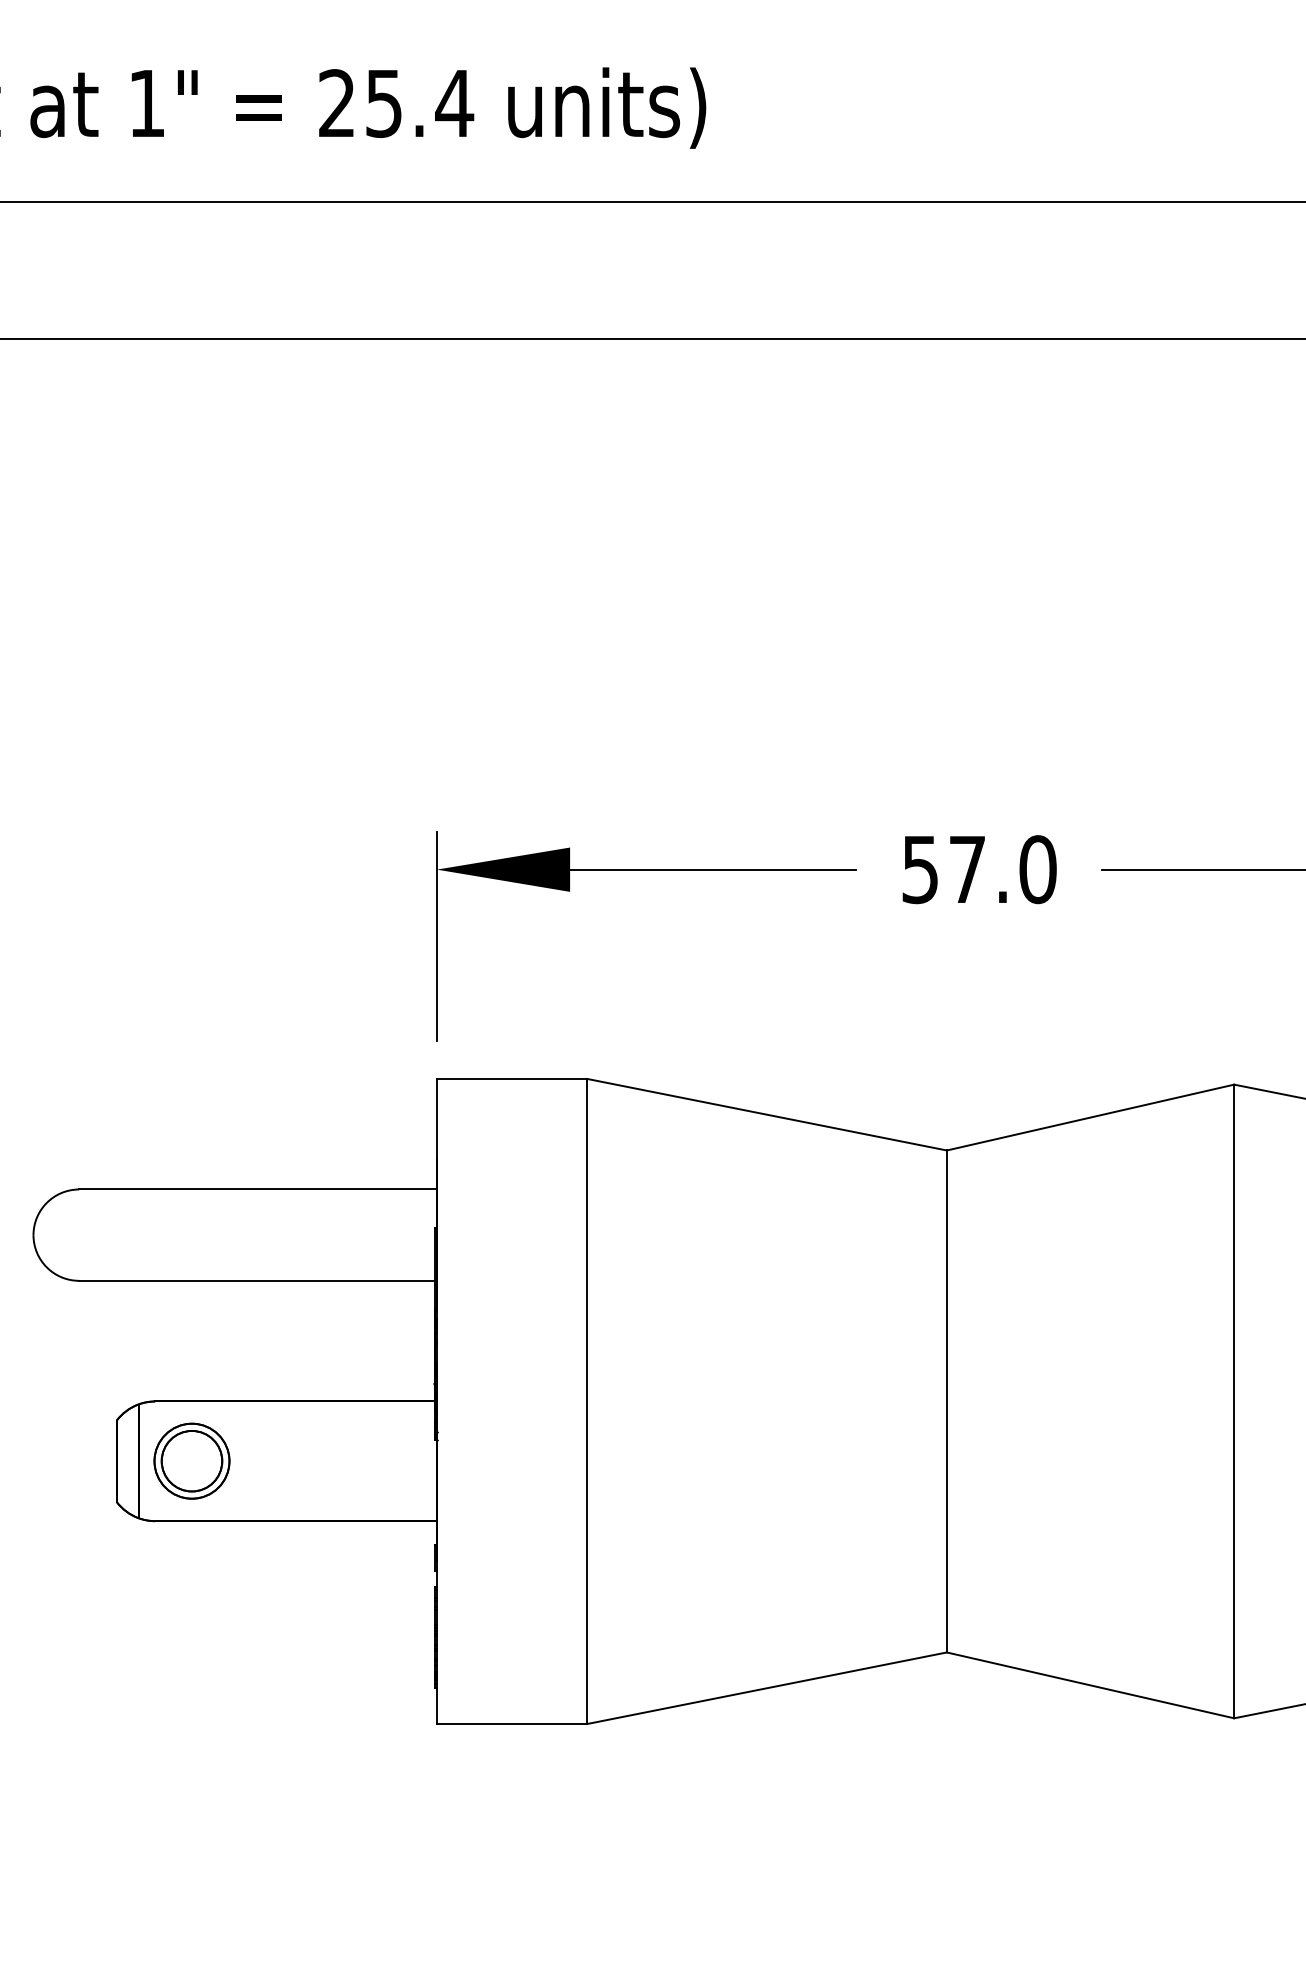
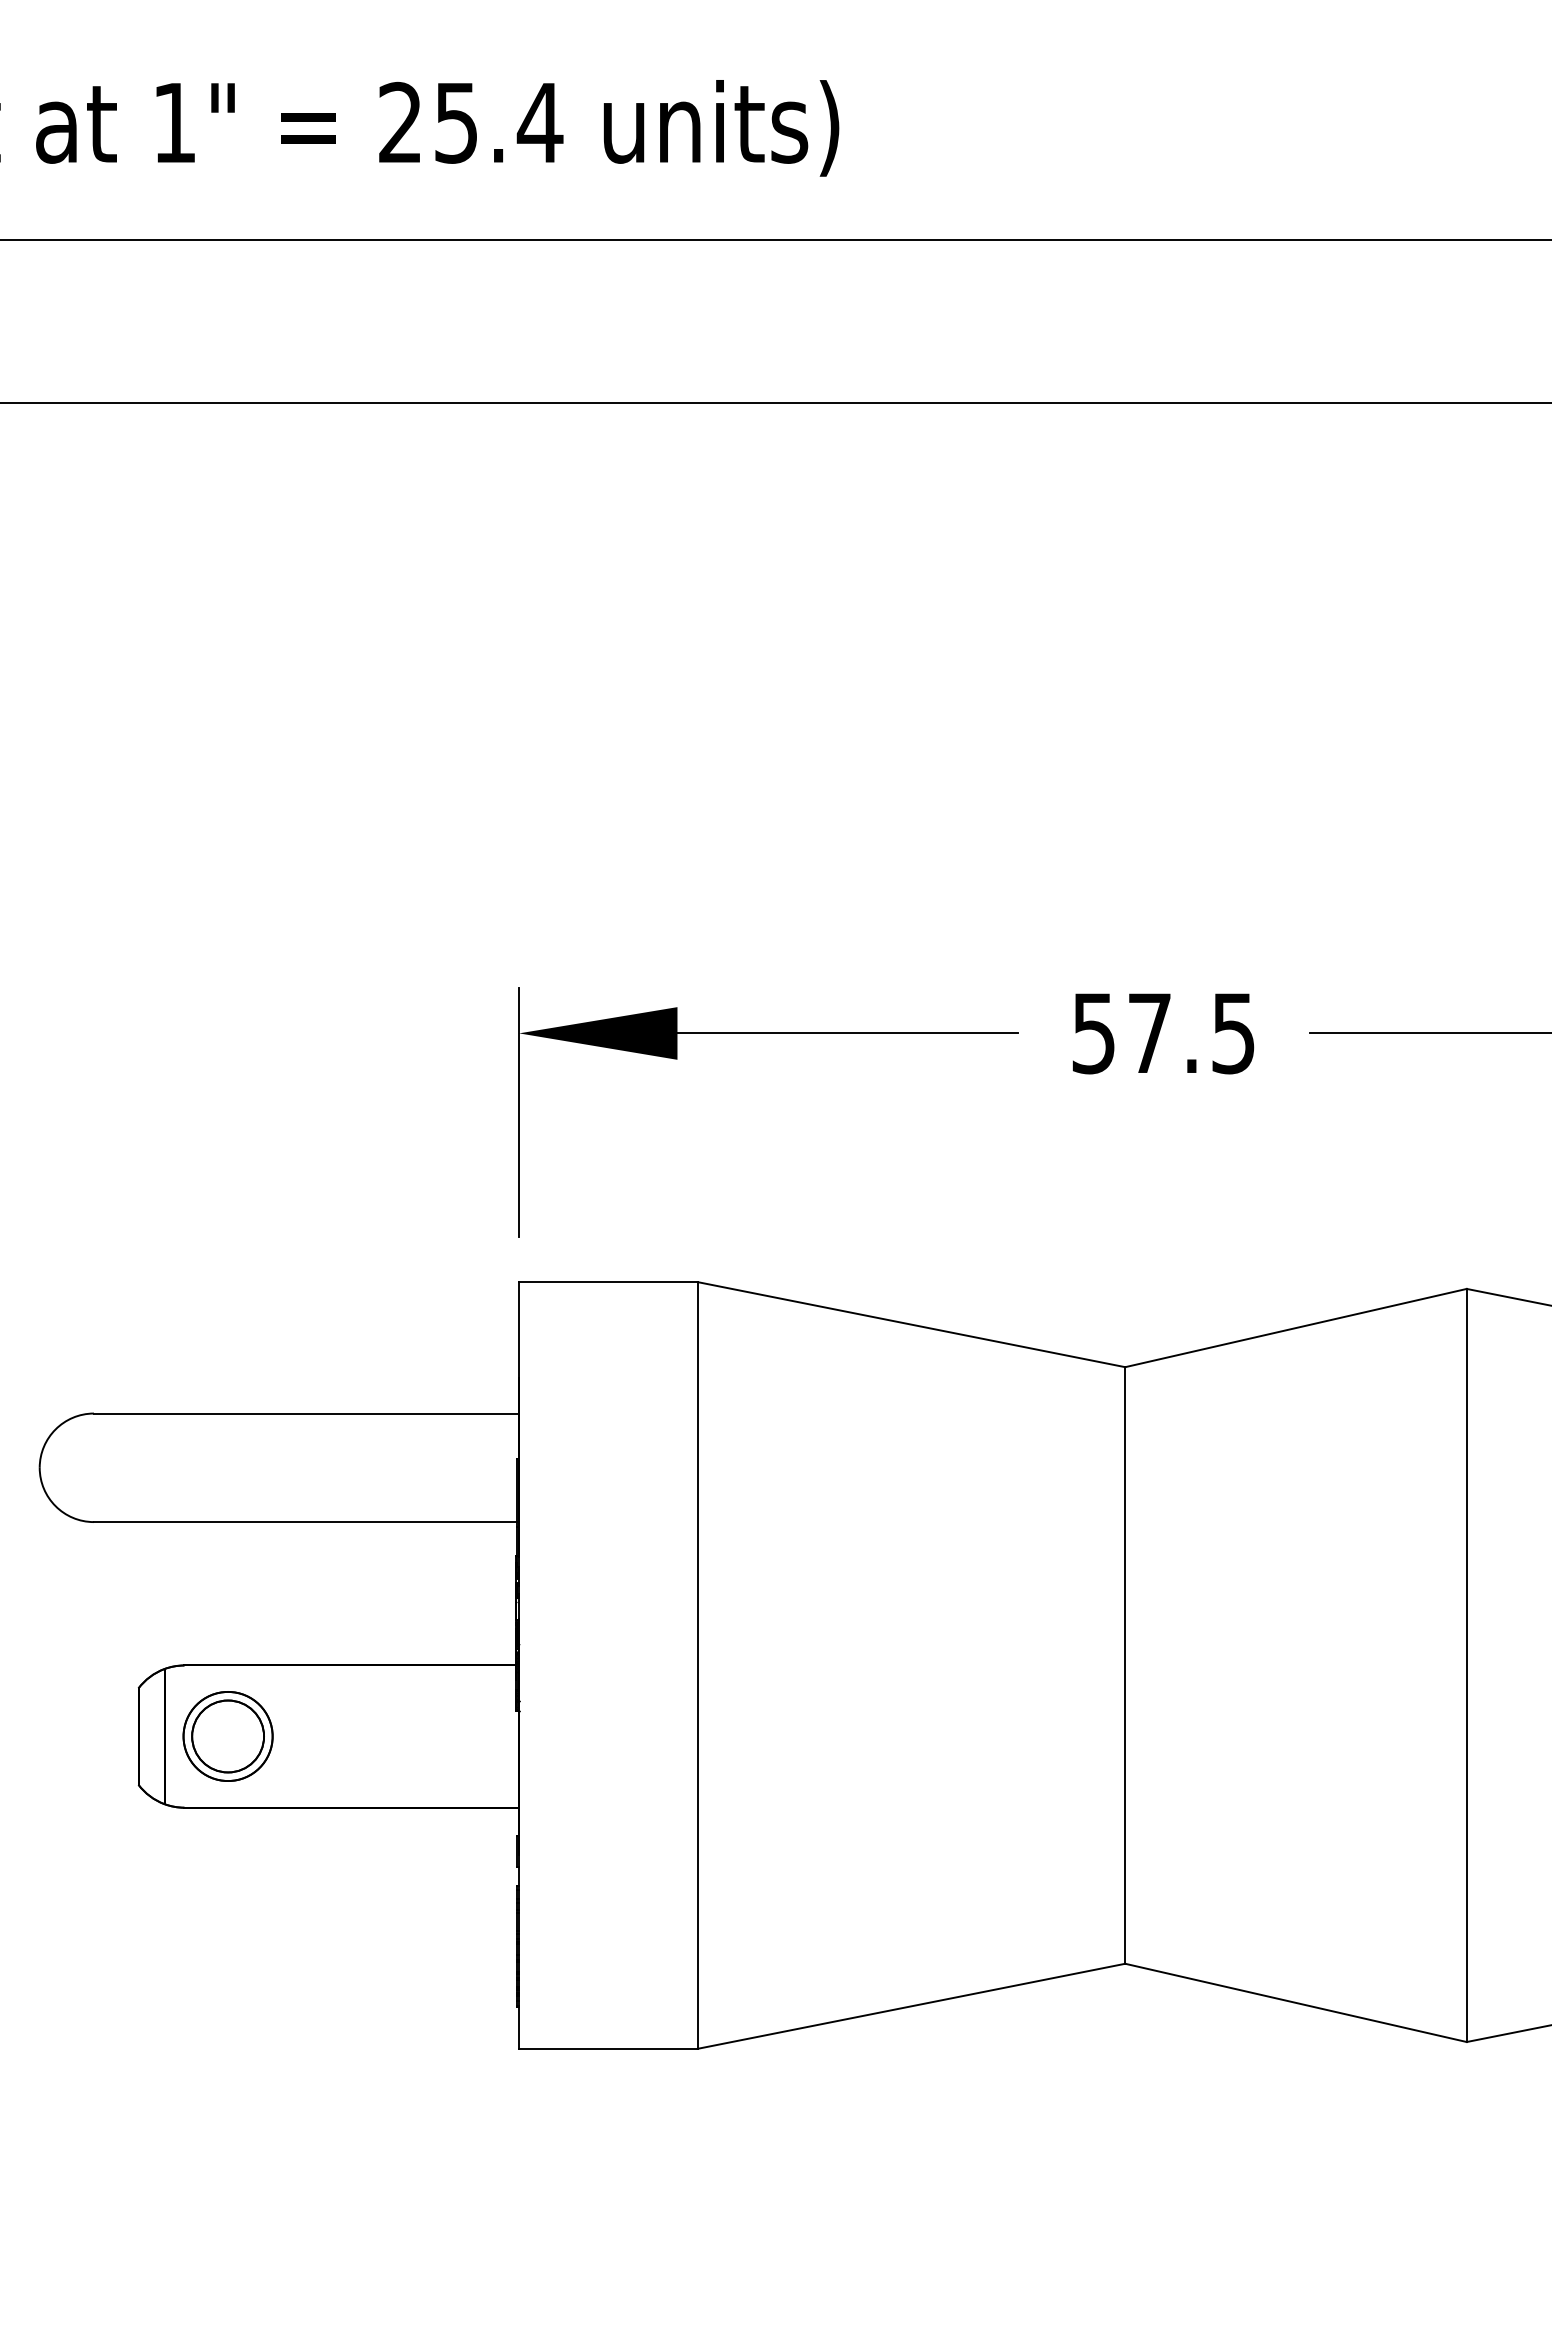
text: (1037, 869) -> (1233, 1033), 57.0 -> 57.5

